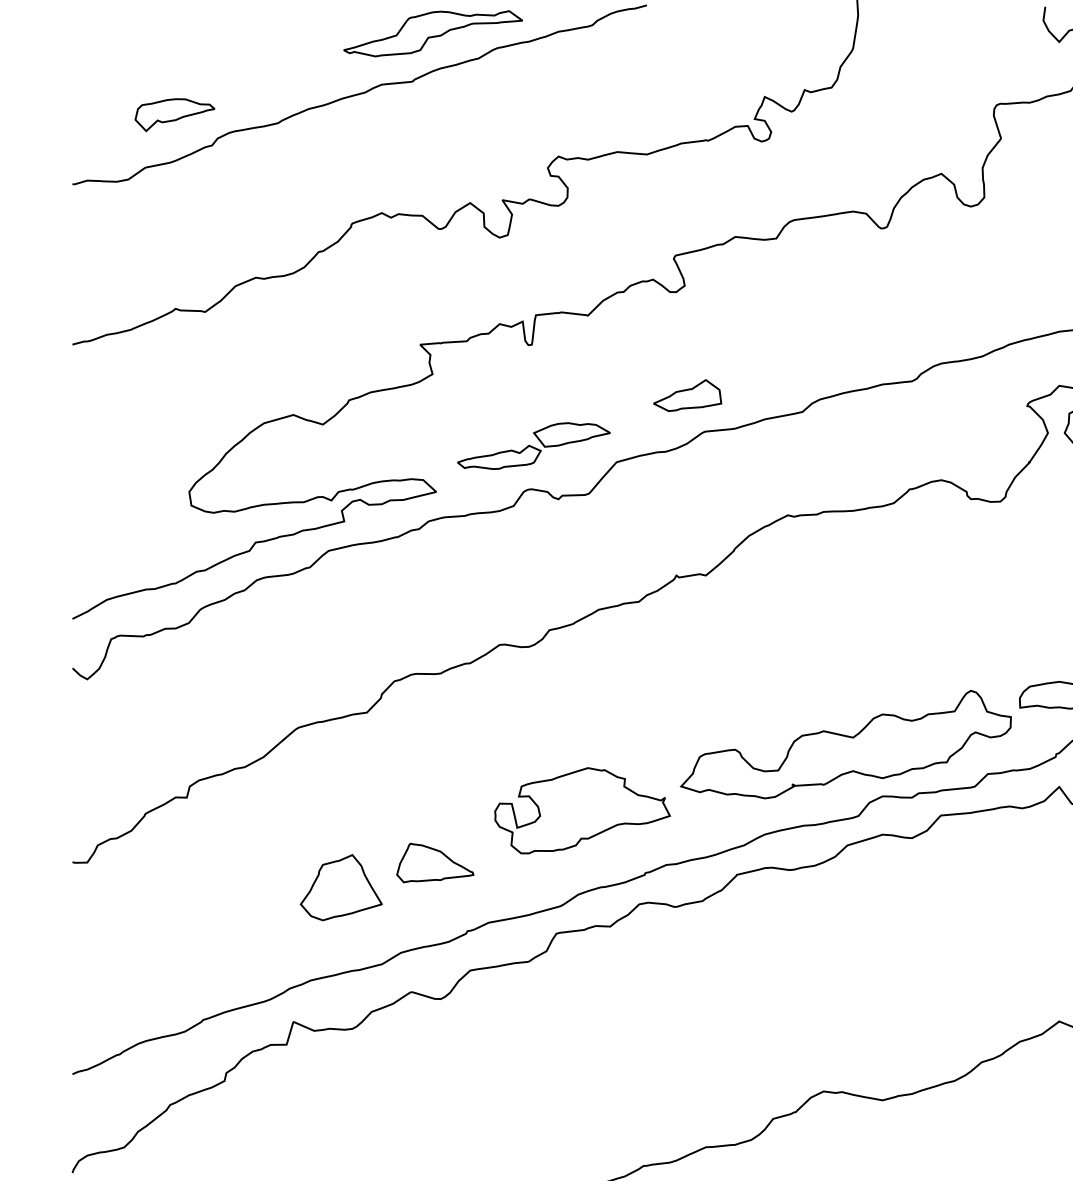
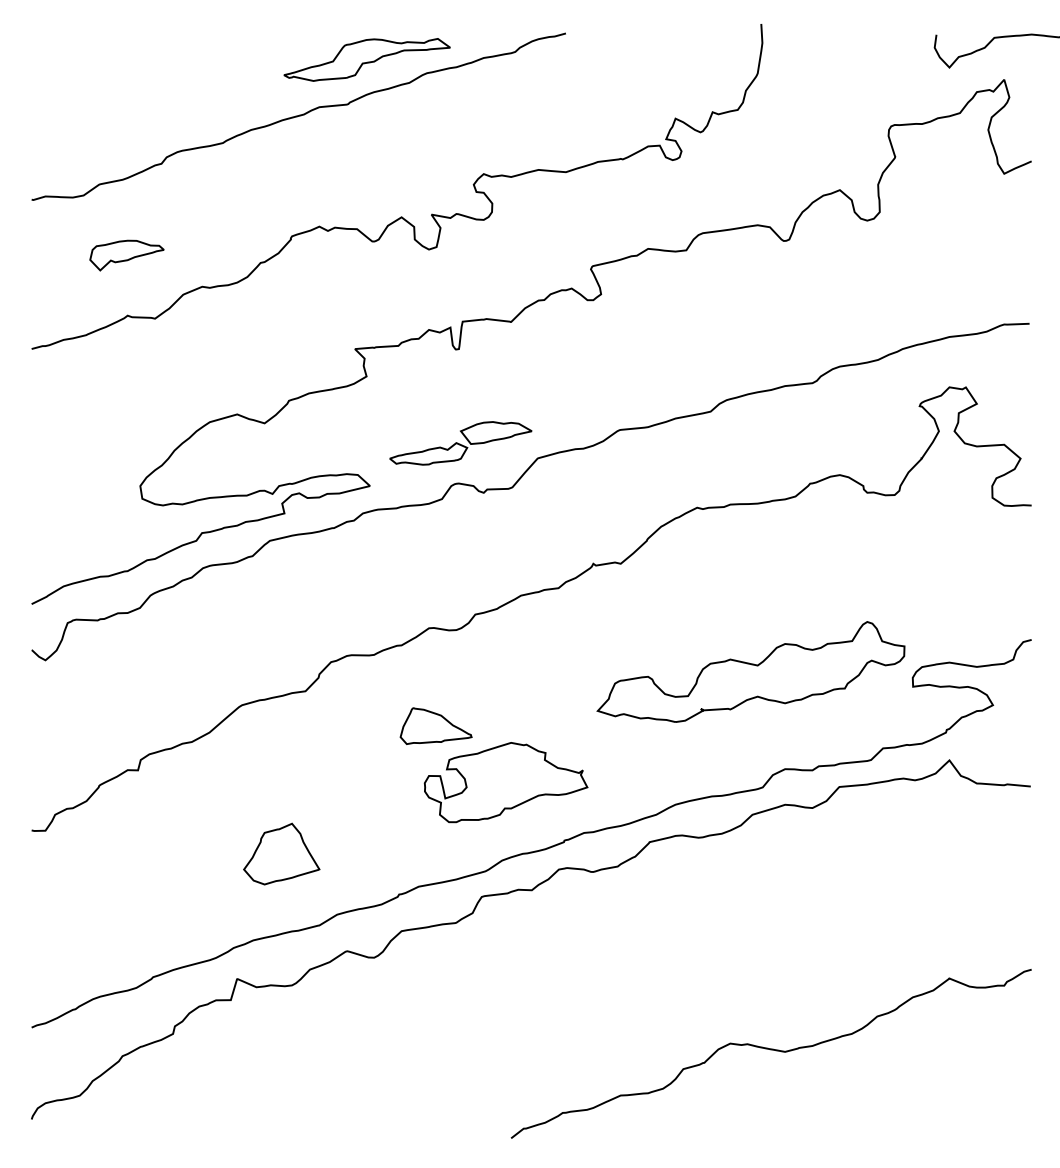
part: (174, 115) -> (126, 255), moved
part: (687, 395) -> (603, 396), removed
part: (845, 744) -> (750, 671), moved
part: (434, 862) -> (435, 725), moved

